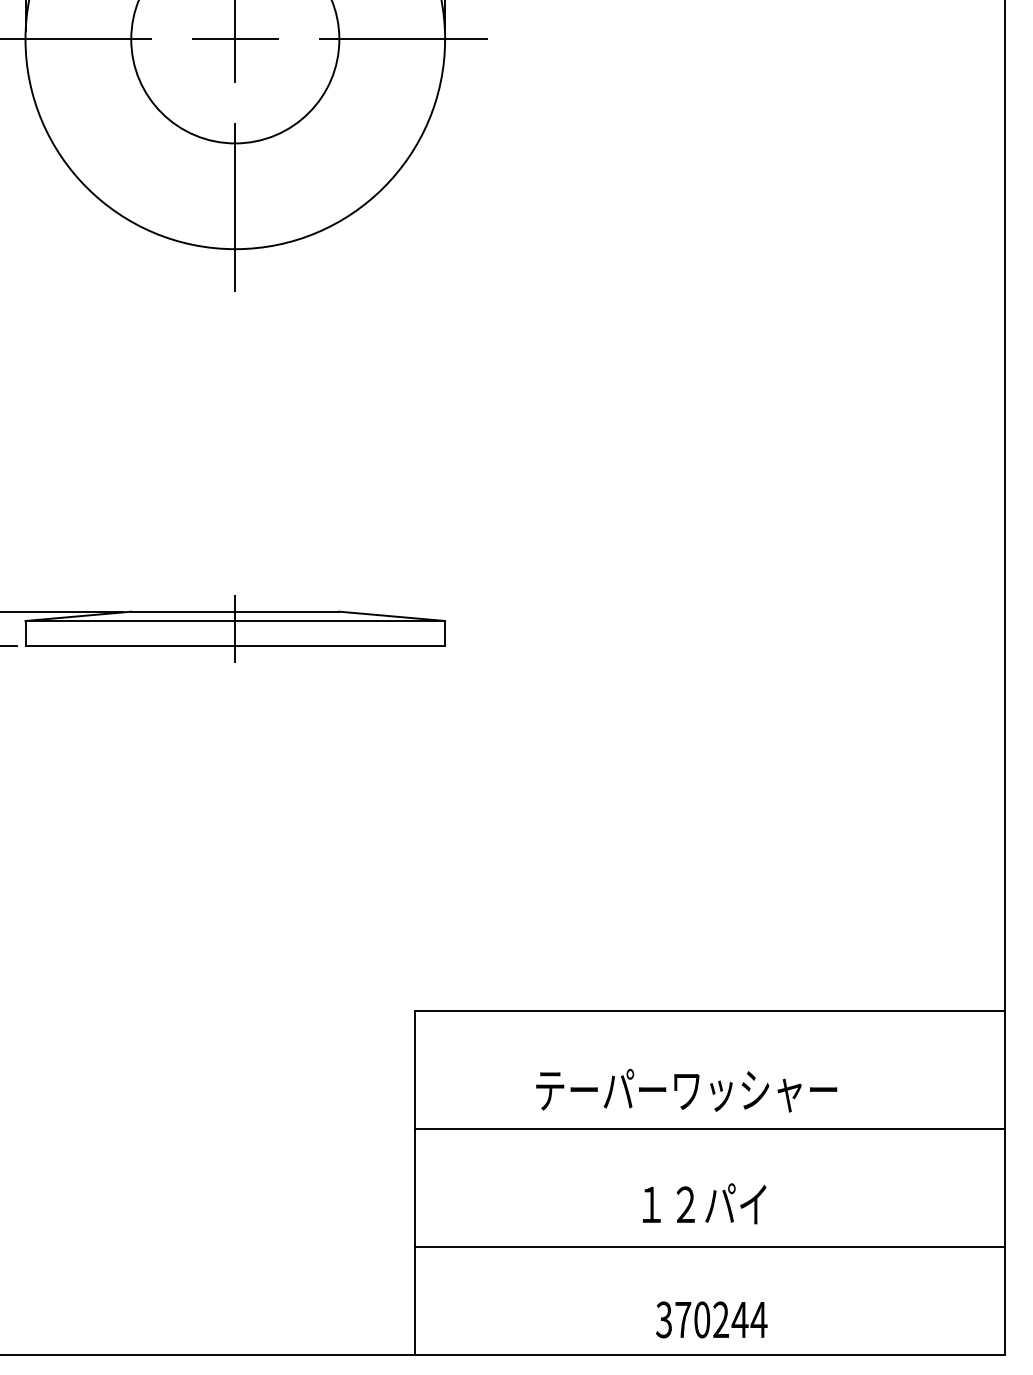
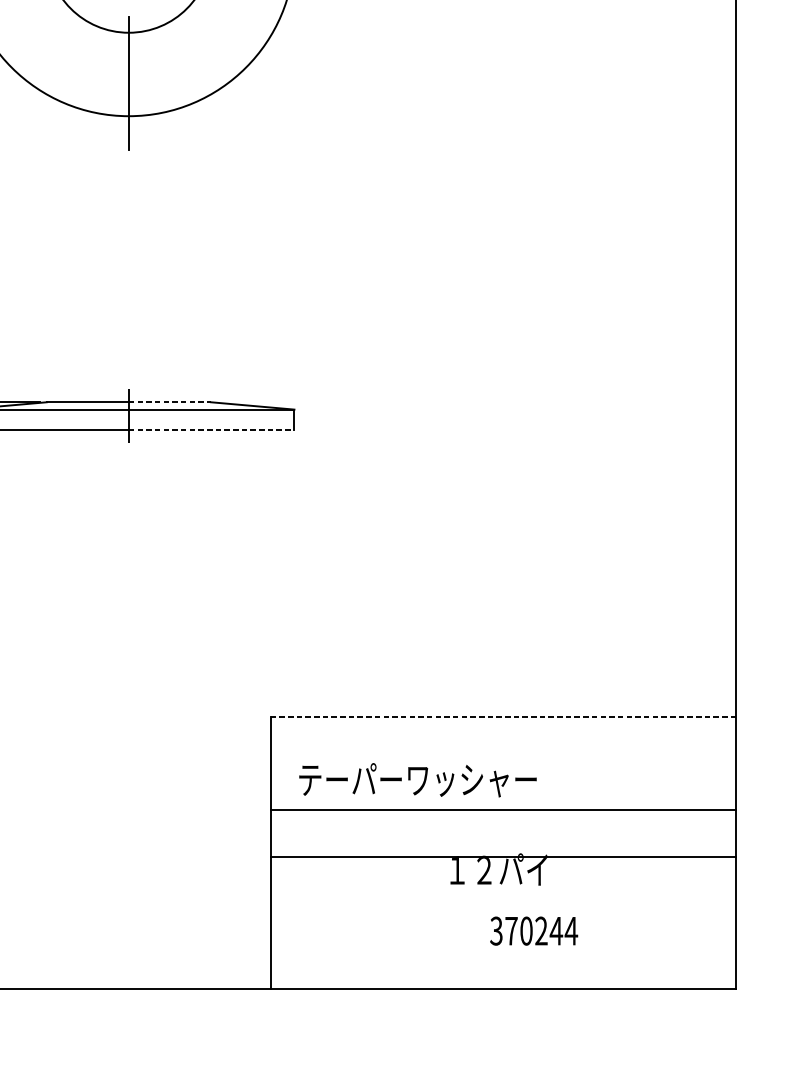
line: (287, 611) -> (170, 402), solid -> dashed
line: (340, 646) -> (211, 429), solid -> dashed
line: (710, 1010) -> (503, 716), solid -> dashed
text: (686, 1090) -> (417, 780), moved
line: (710, 1247) -> (503, 856), moved
text: (711, 1319) -> (533, 930), moved

